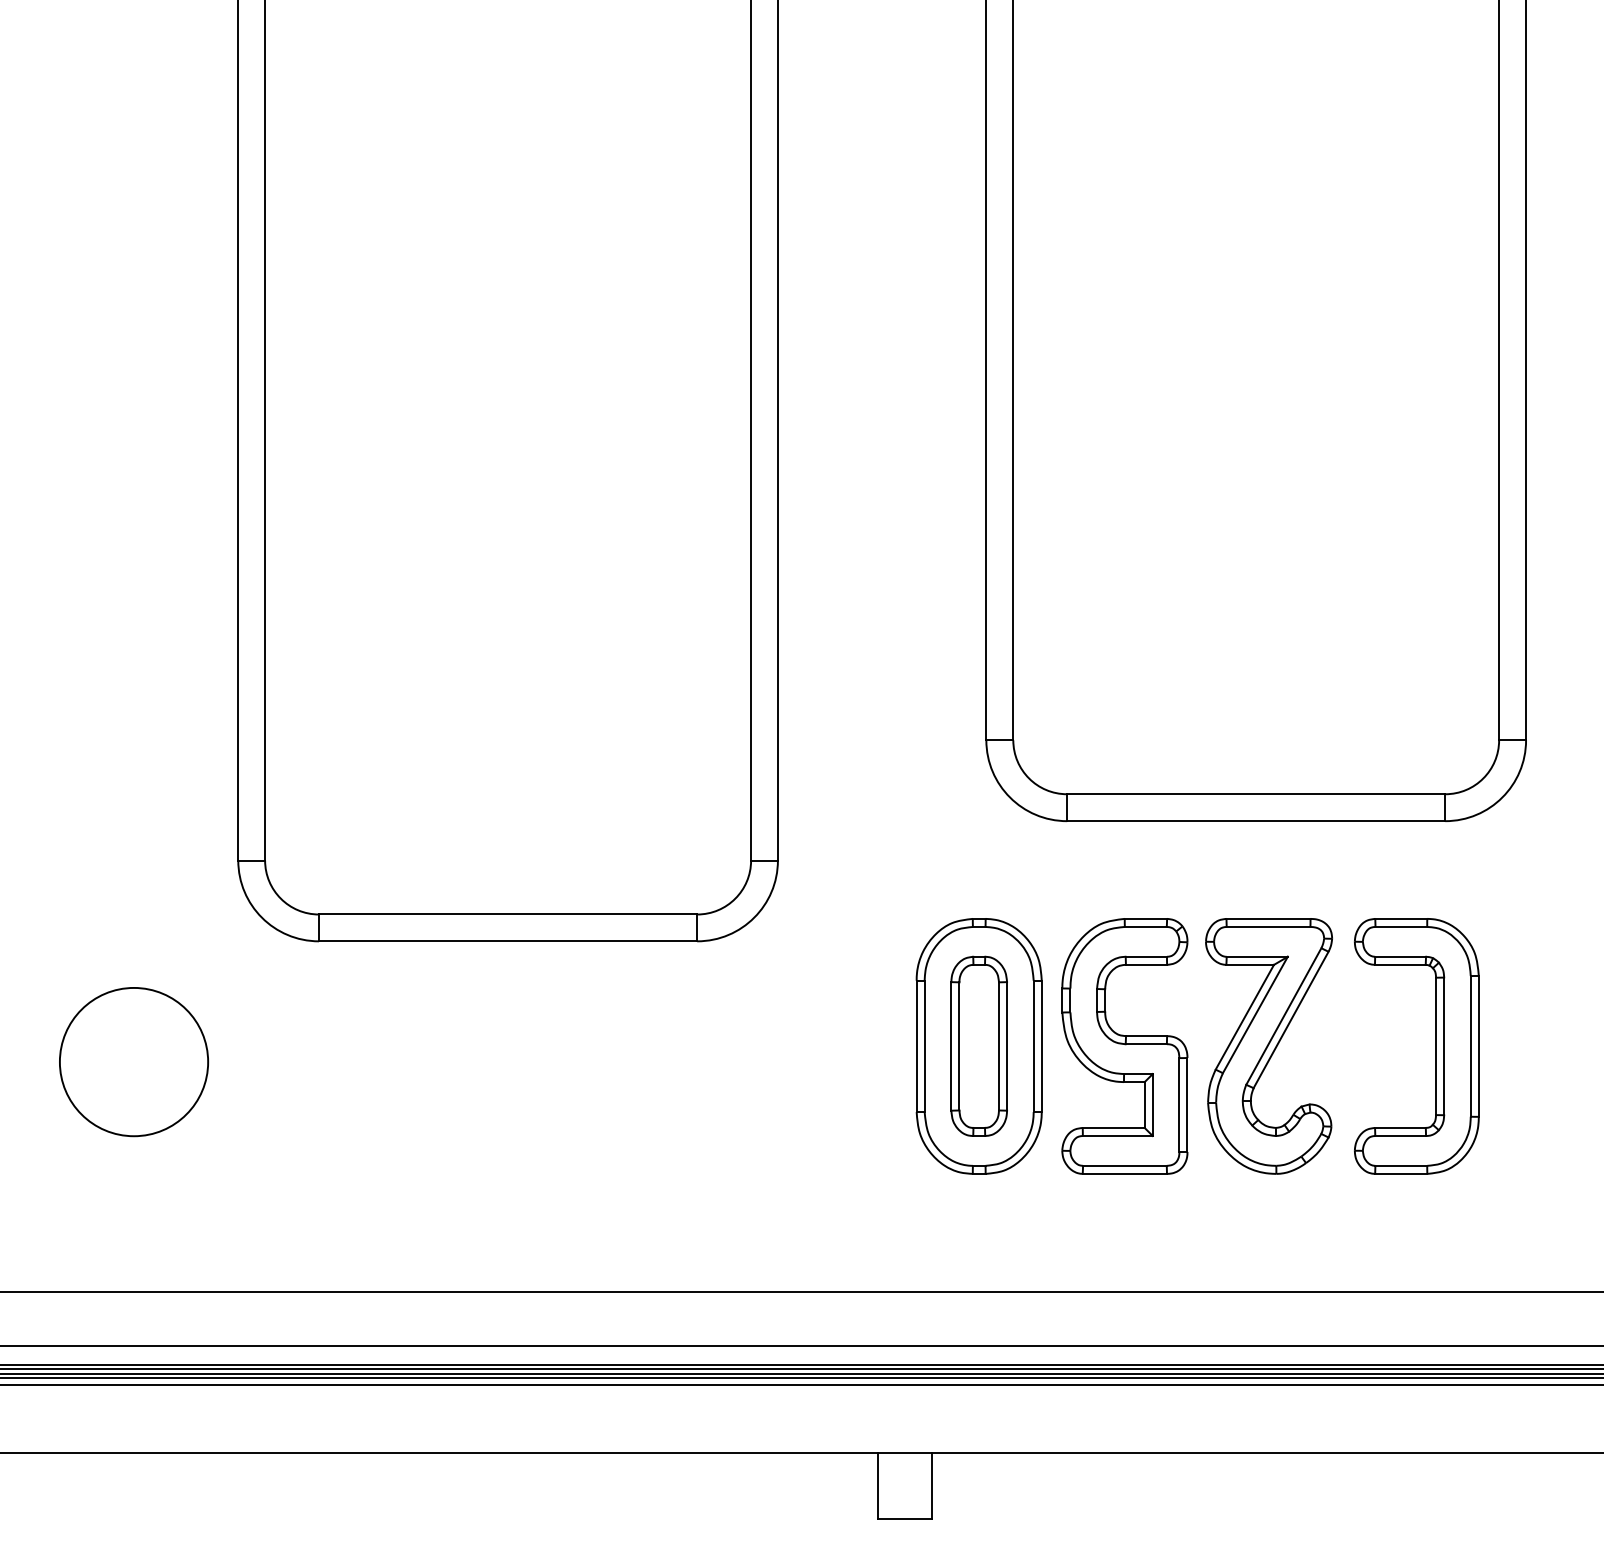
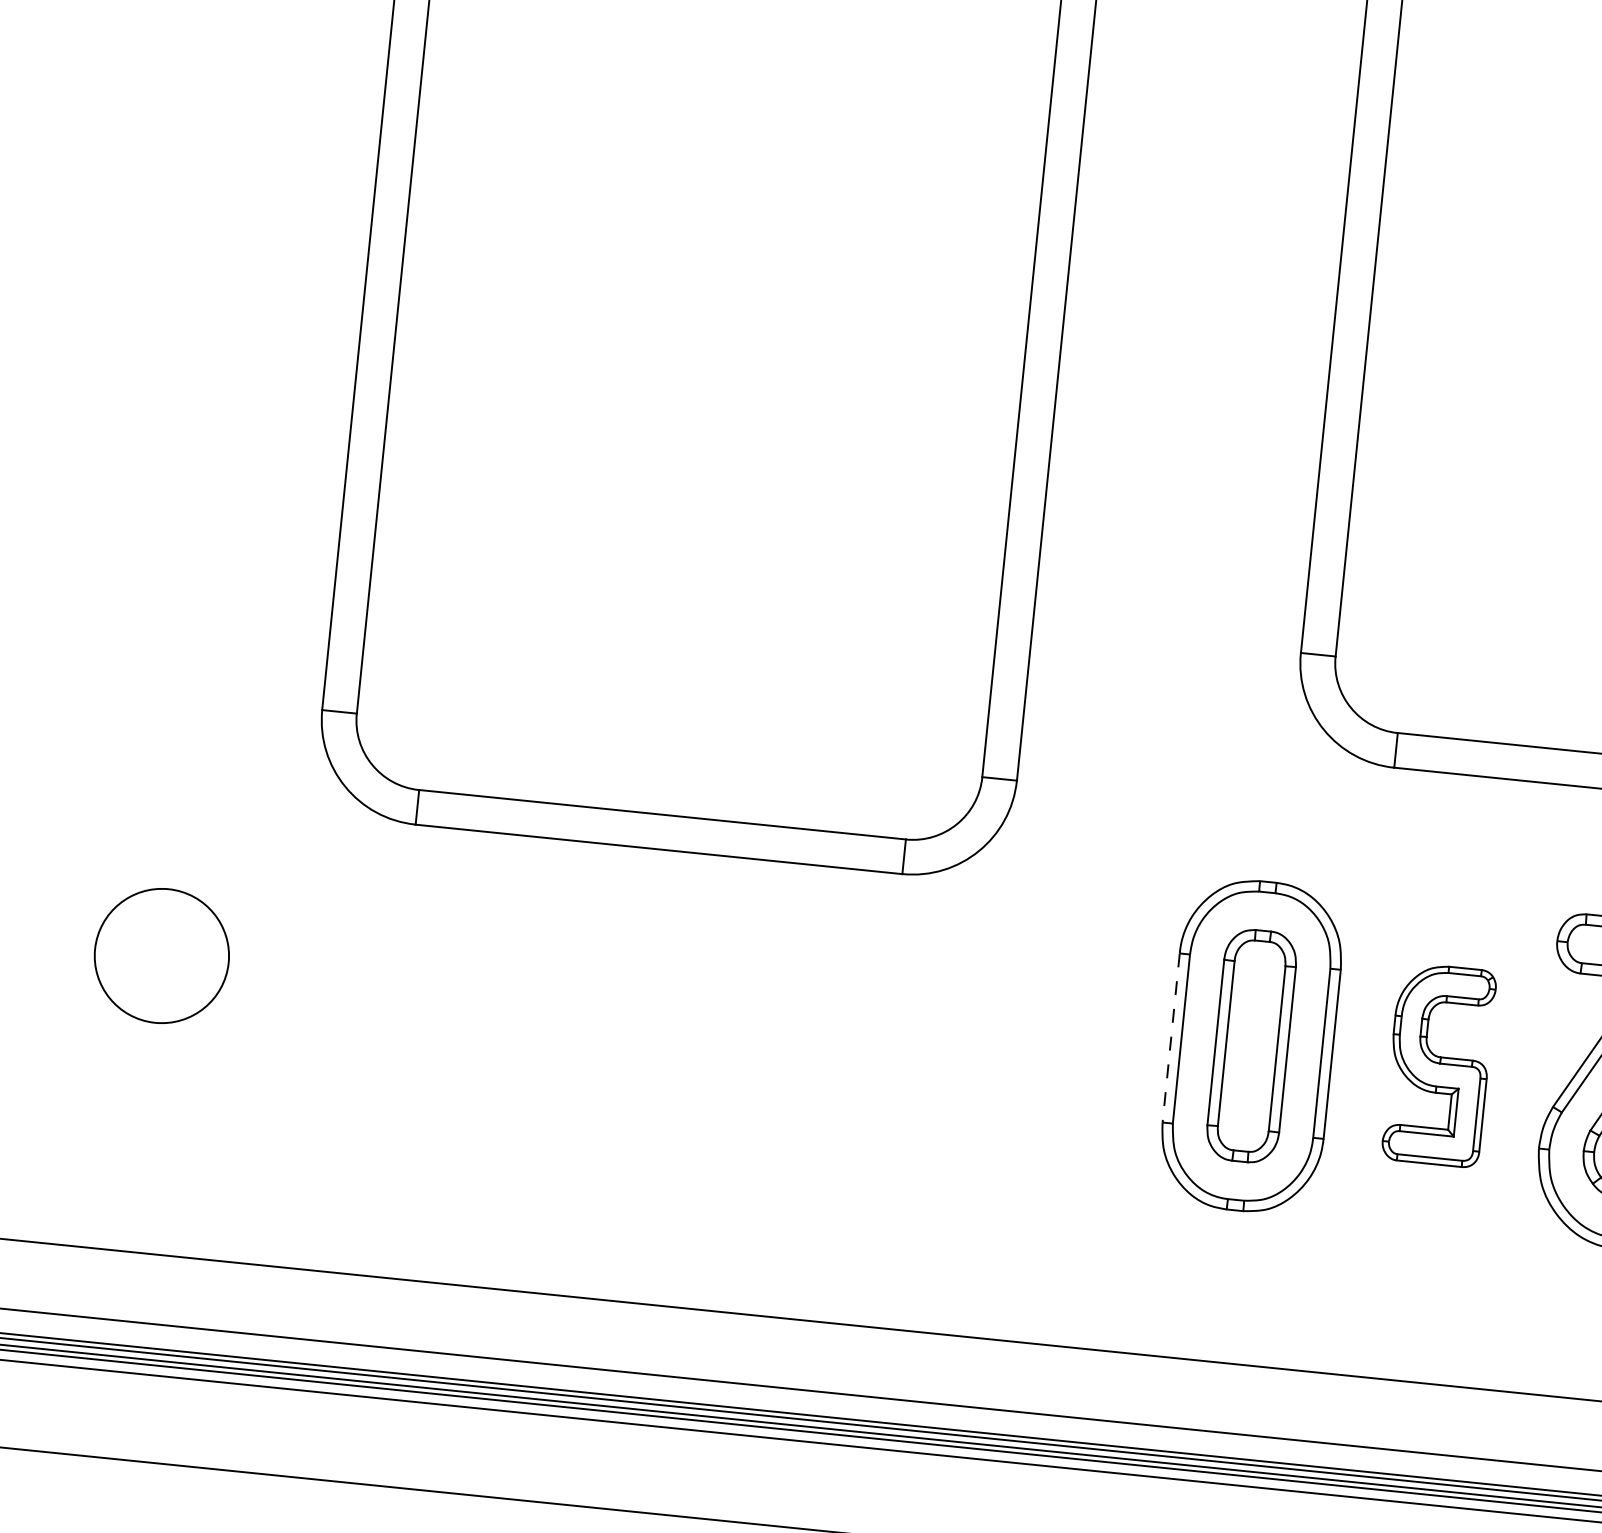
line: (916, 1046) -> (1170, 1038), solid -> dashed
part: (1124, 1046) -> (1438, 1065), size x0.6
circle: (134, 1062) -> (162, 956), size x0.7

